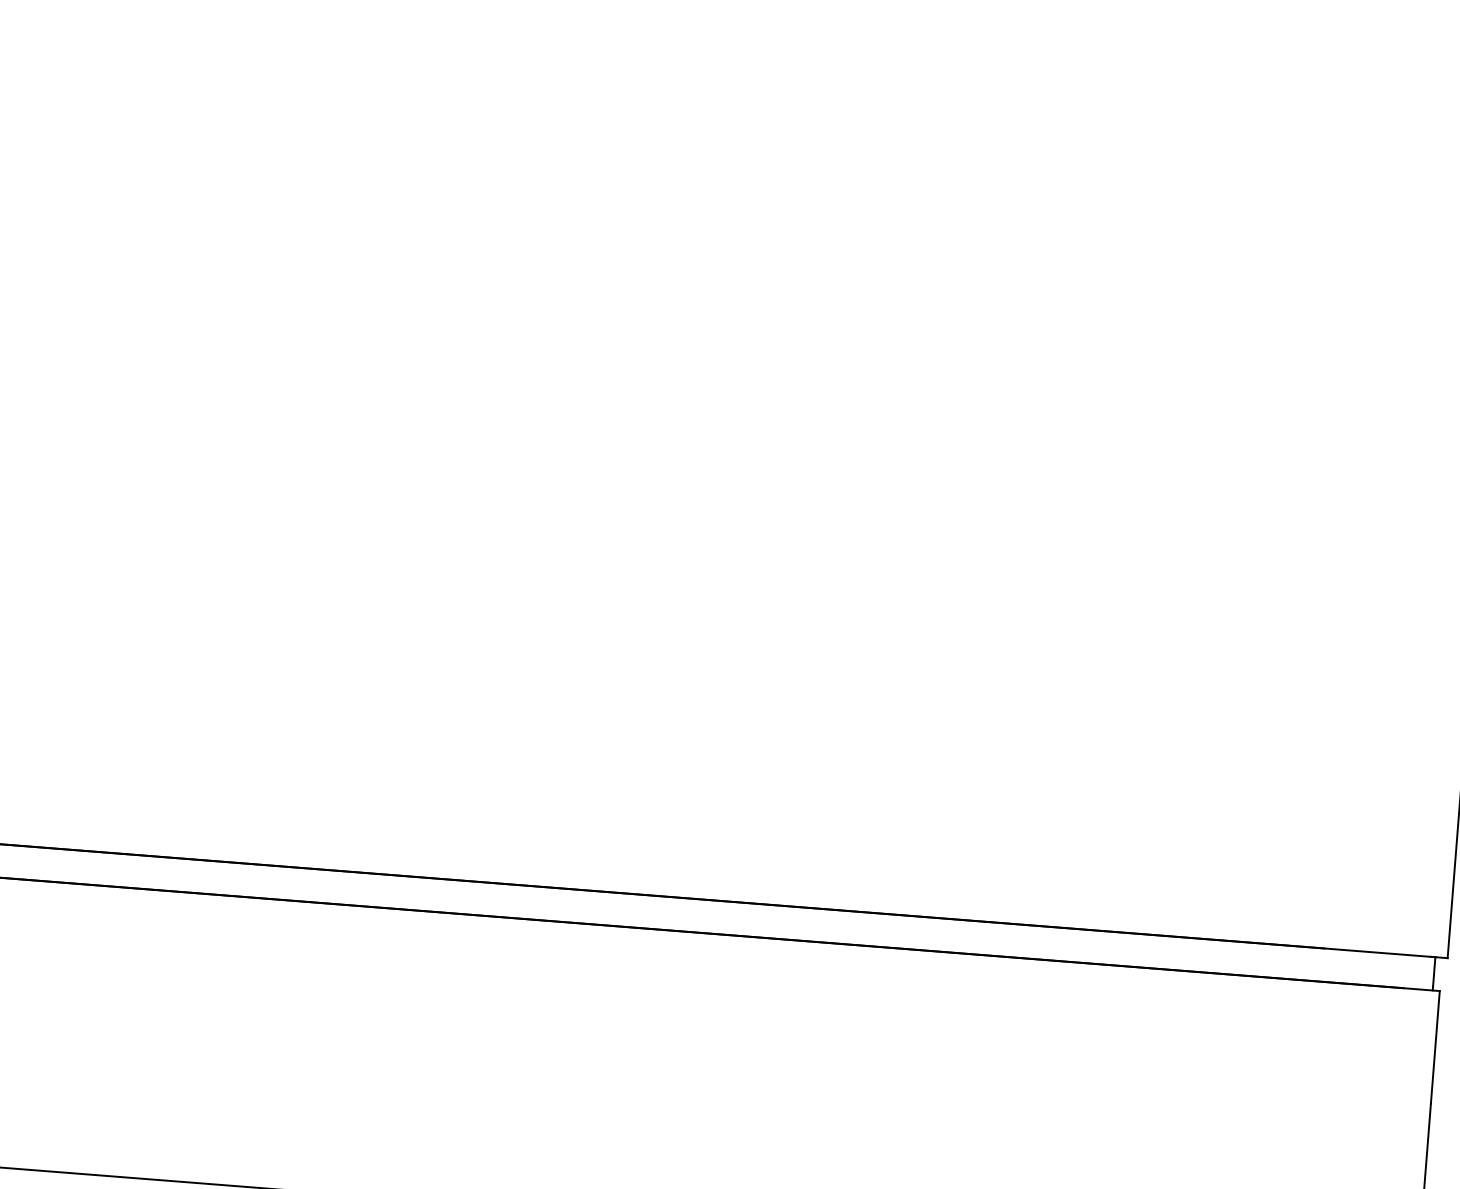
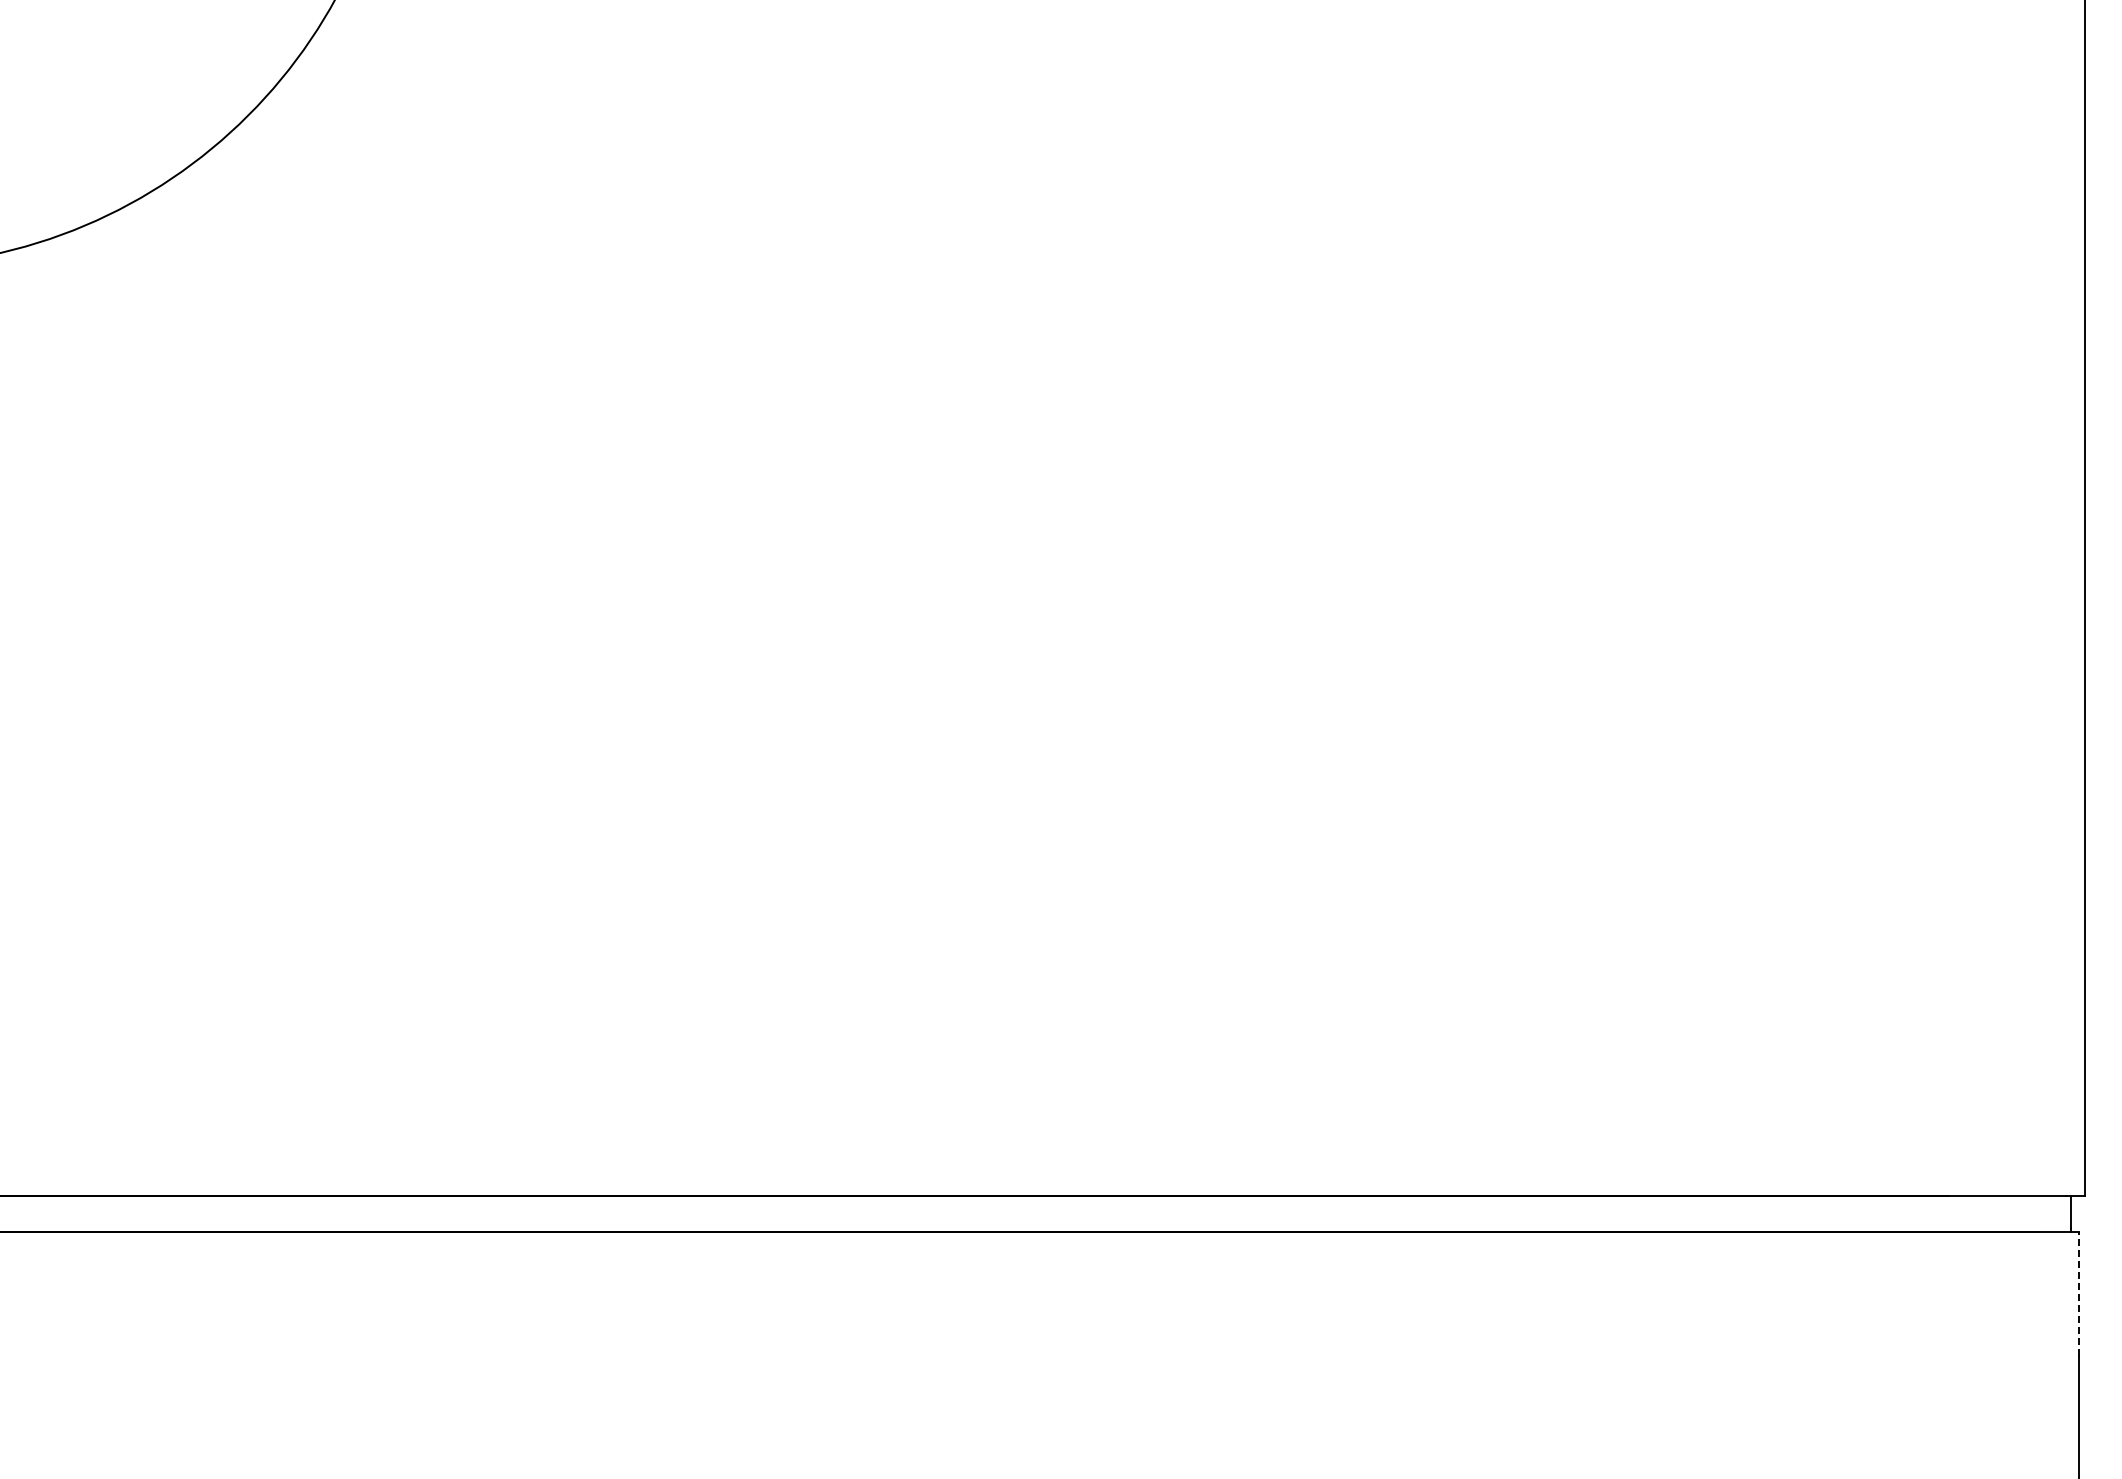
line: (1435, 1046) -> (2078, 1293), solid -> dashed

